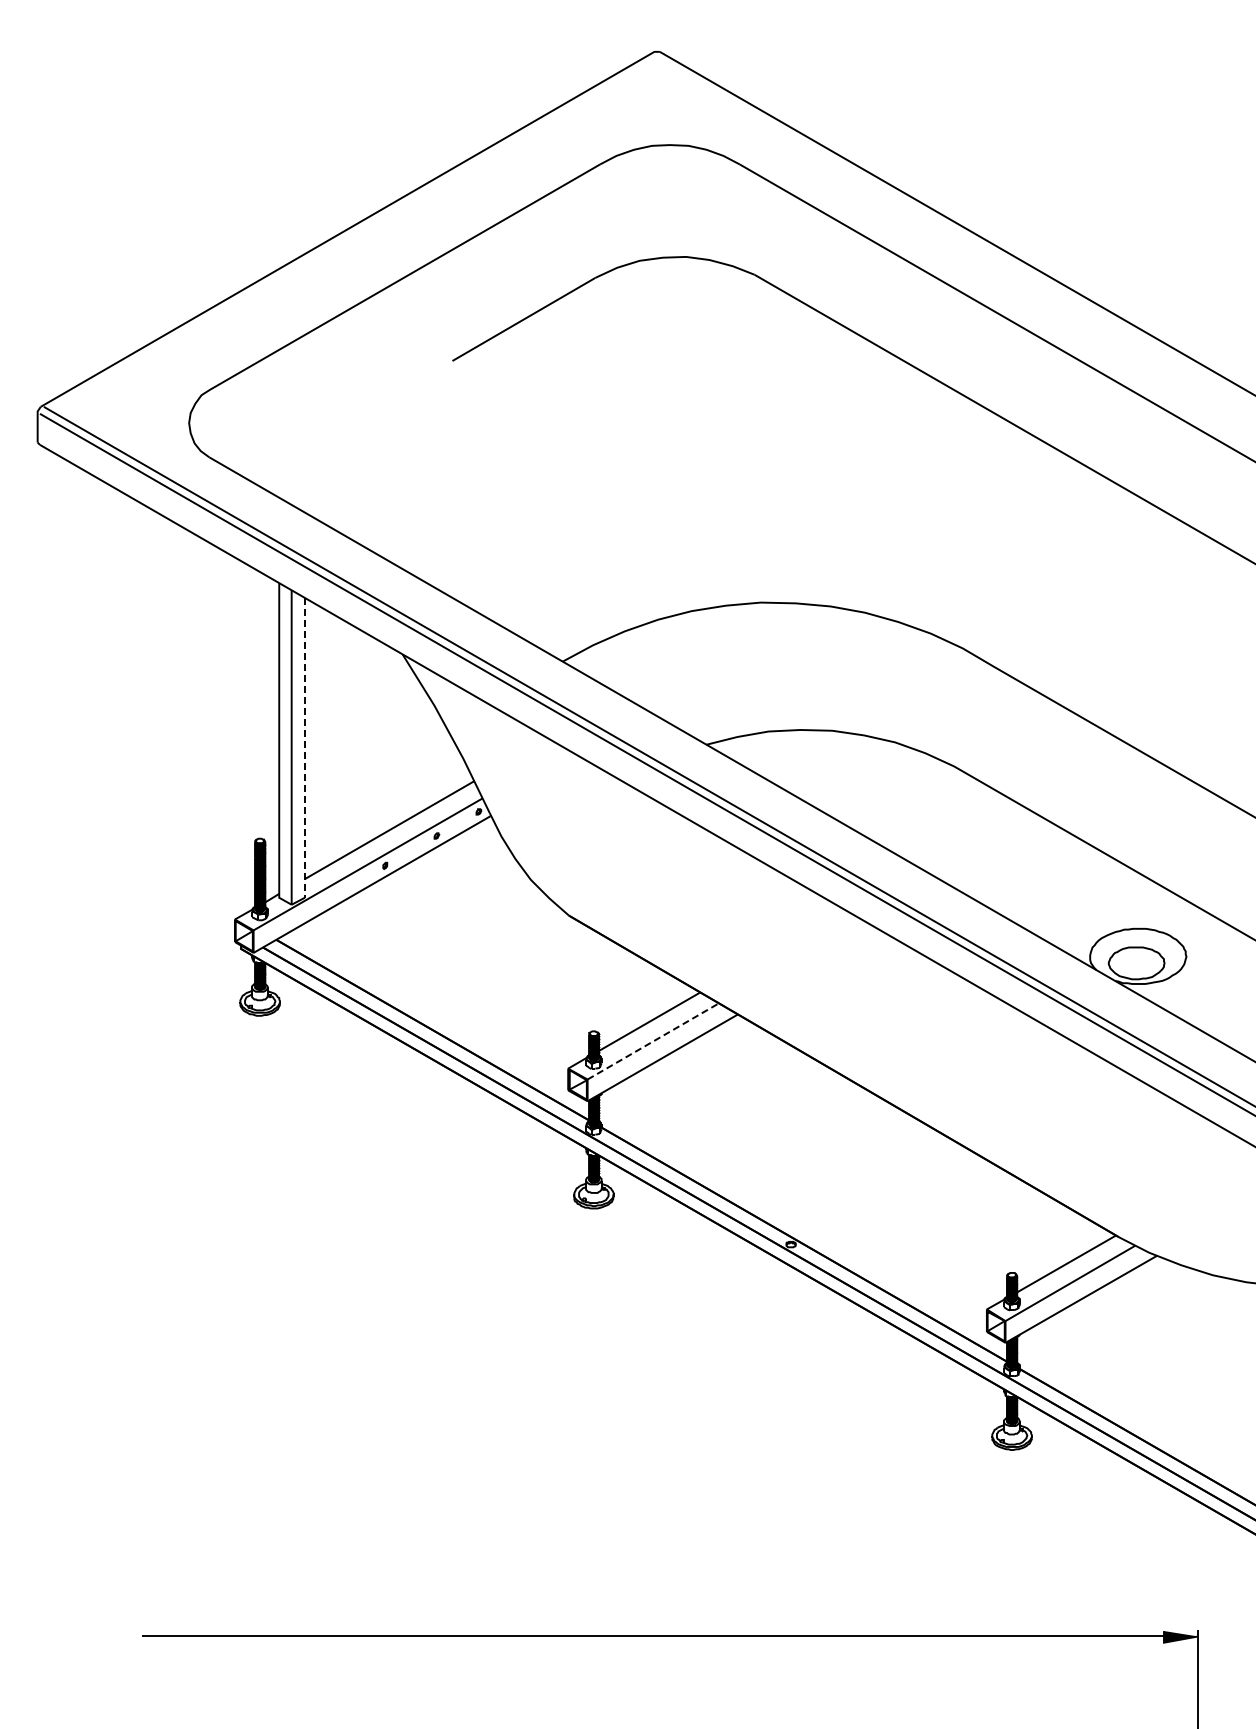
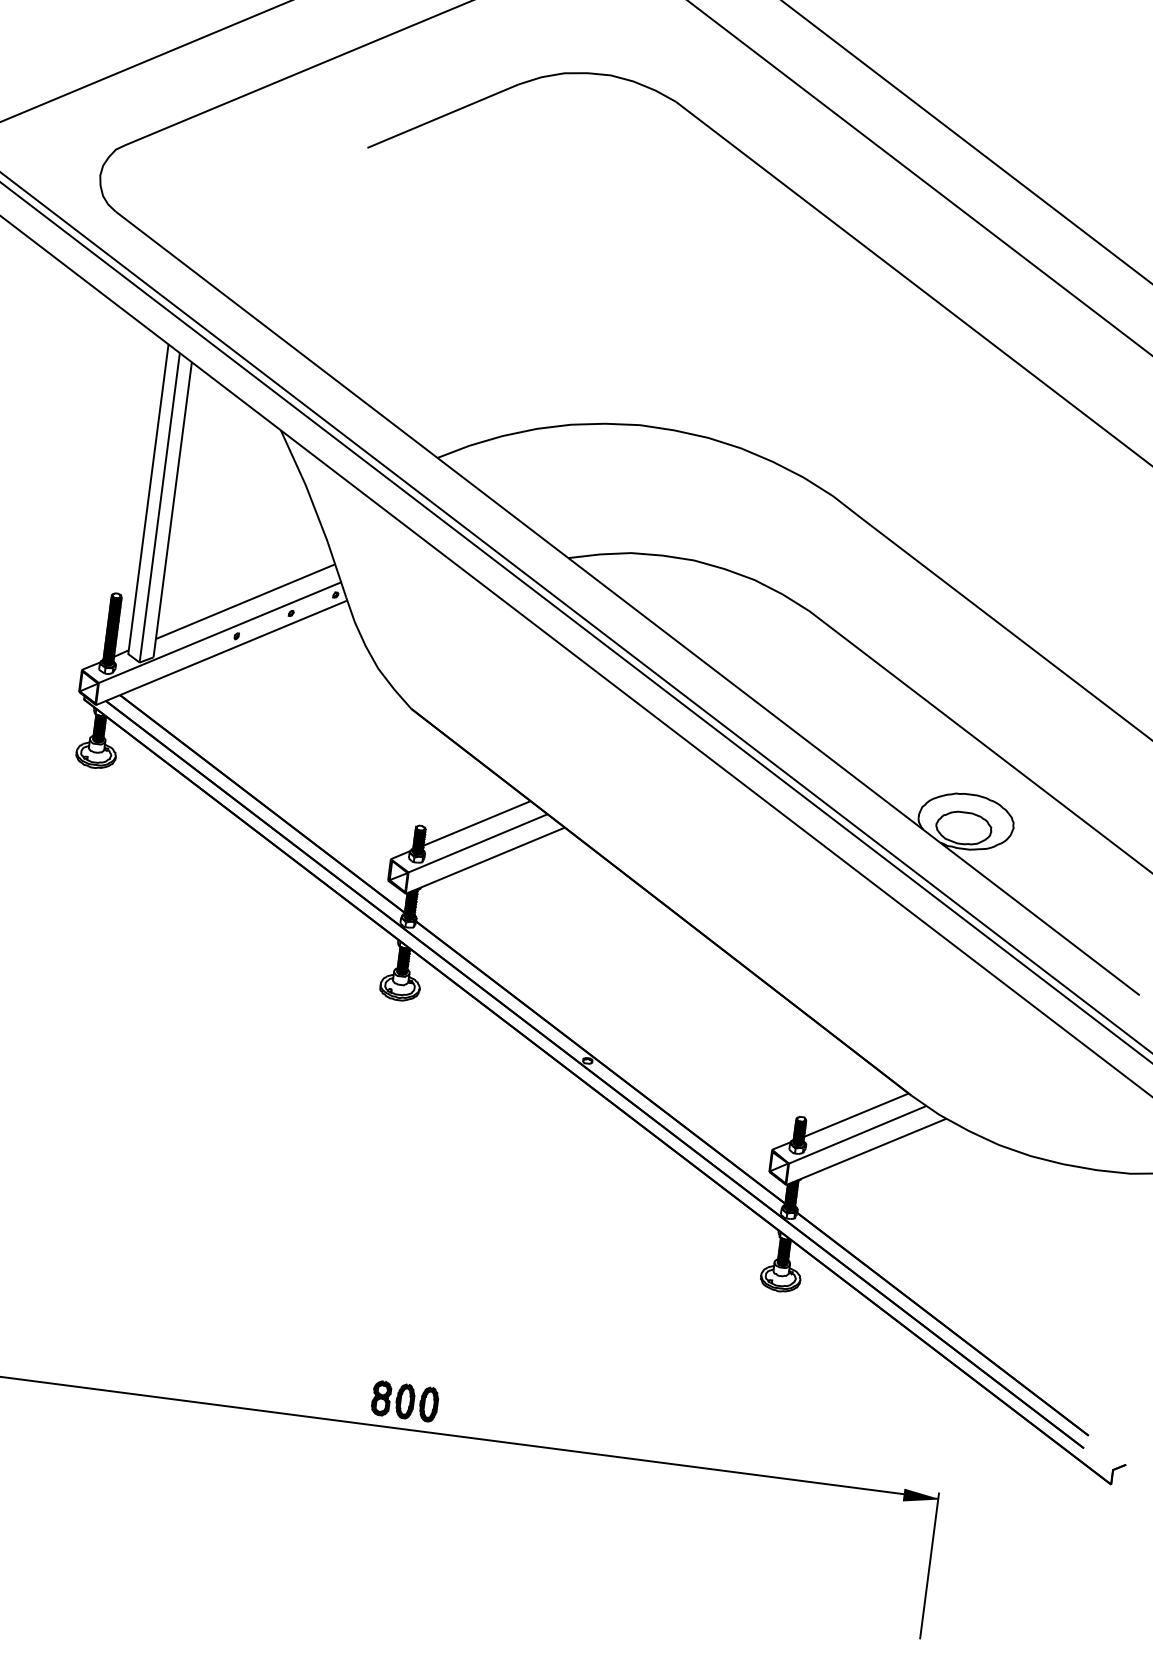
line: (304, 747) -> (172, 509), dashed -> solid
line: (653, 1041) -> (478, 843), dashed -> solid
part: (652, 1608) -> (404, 1401), added

